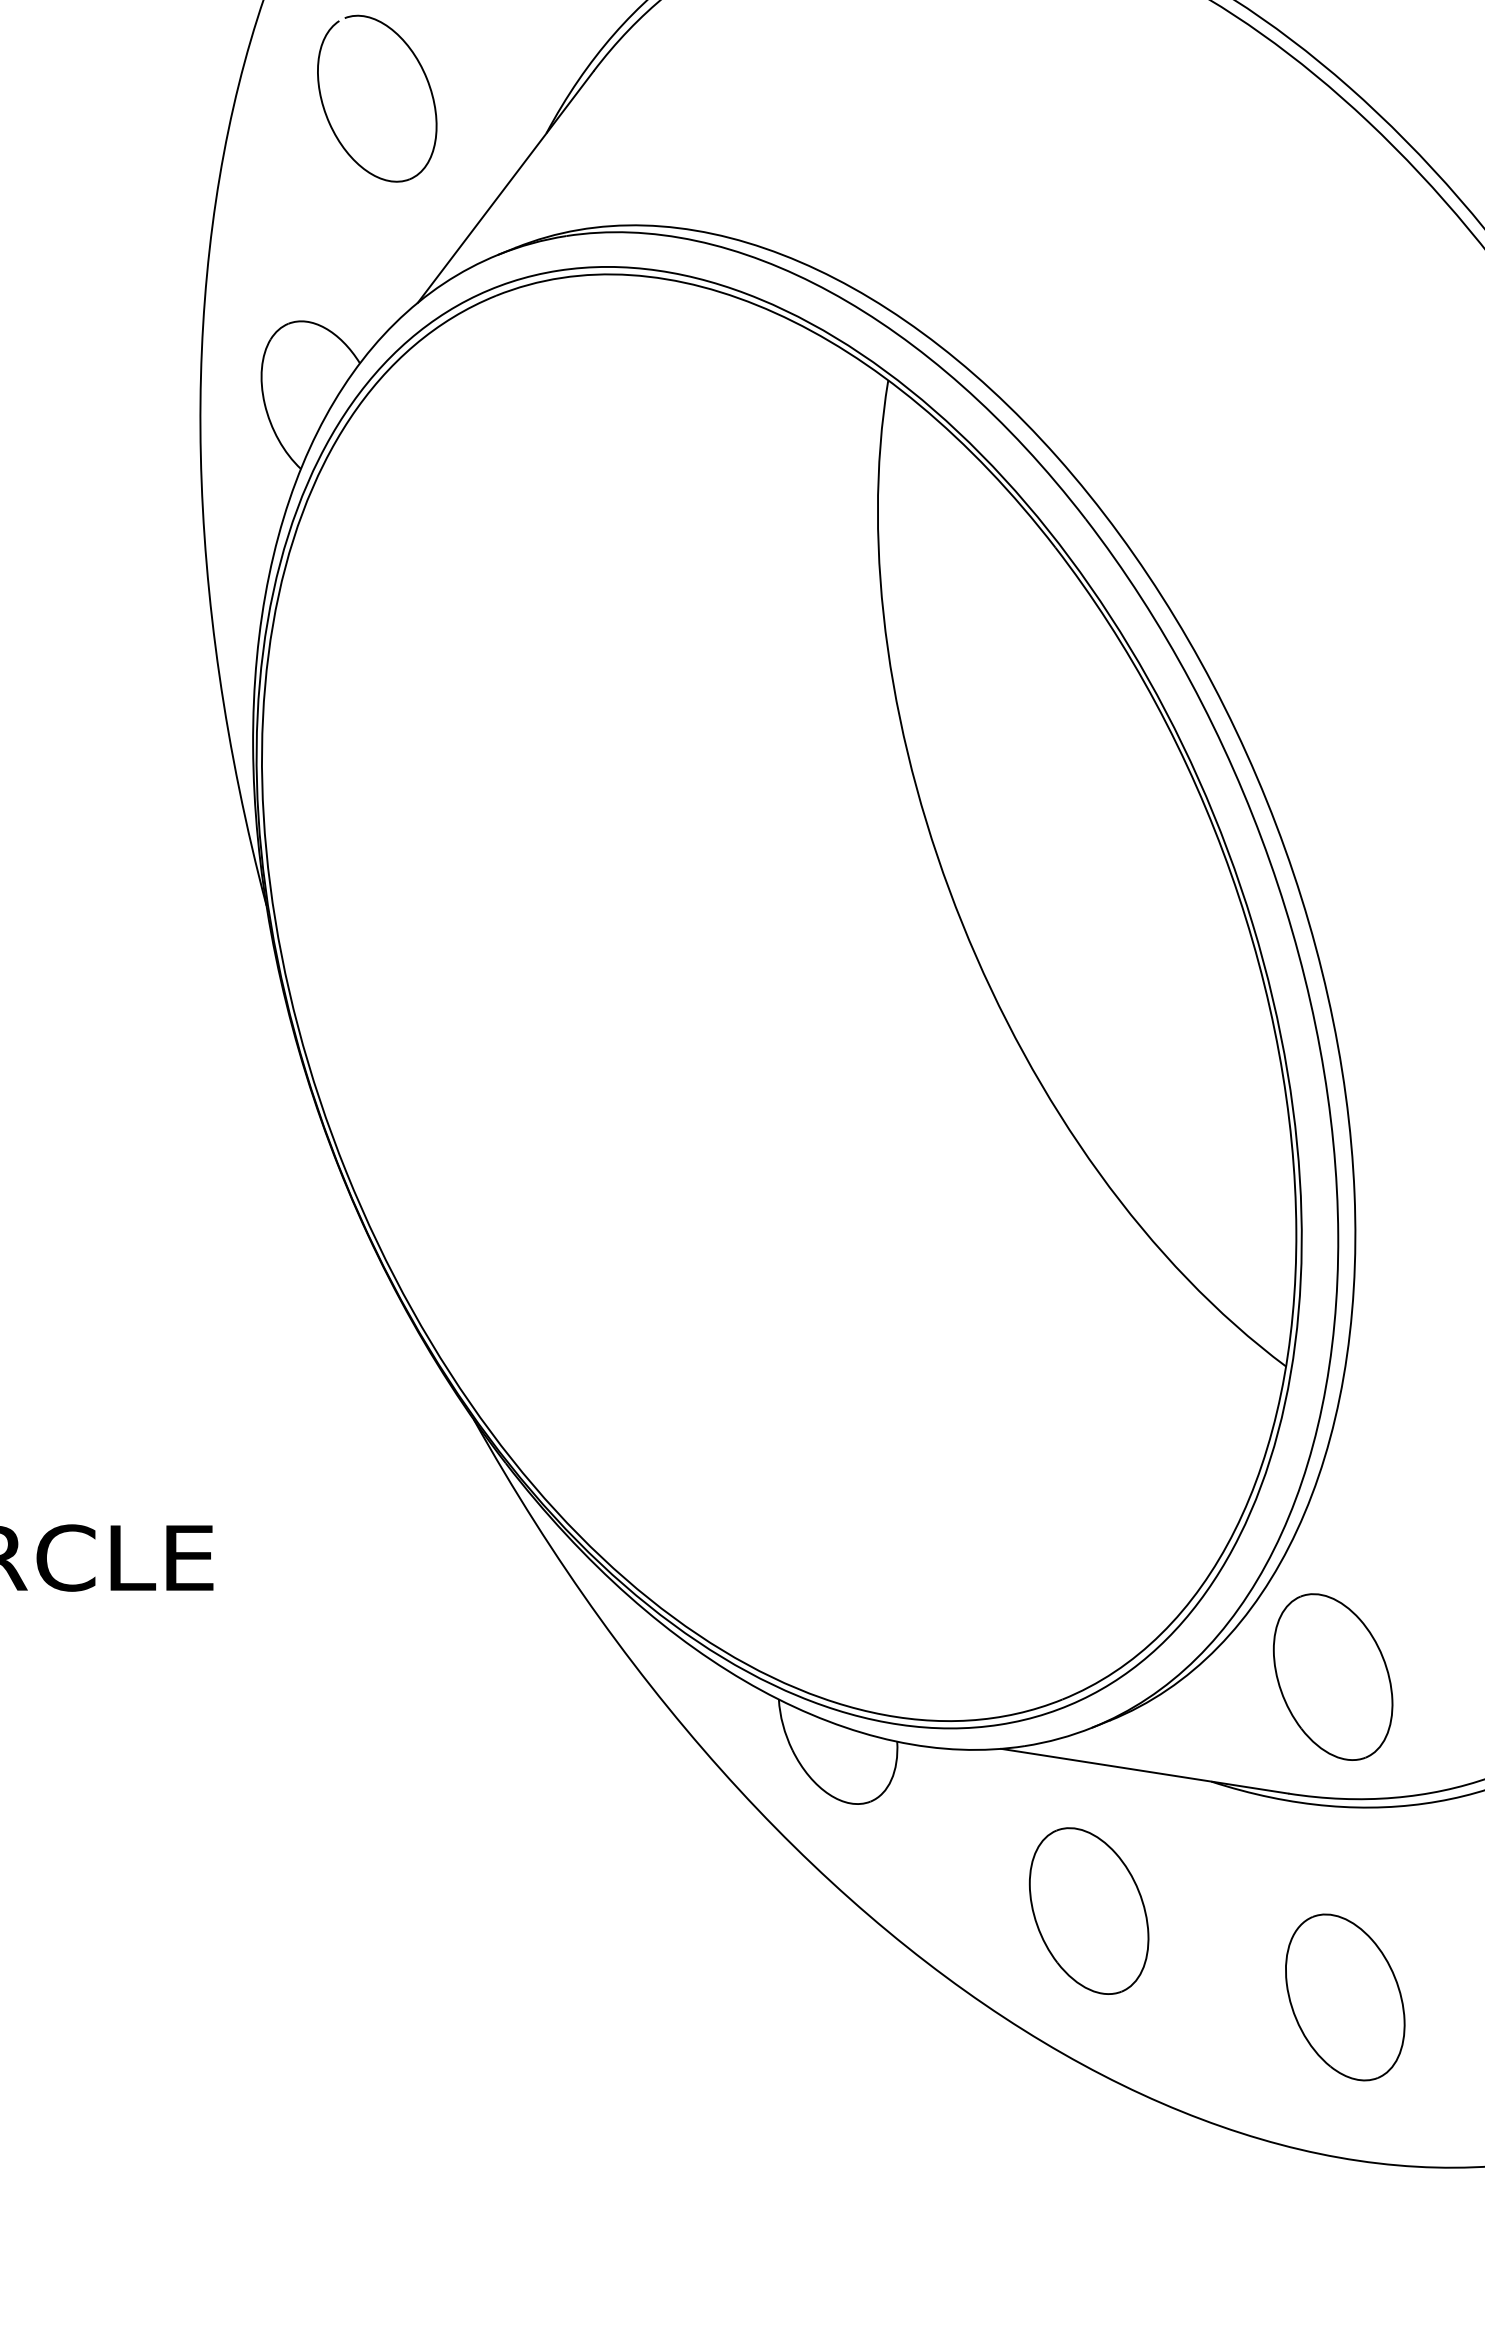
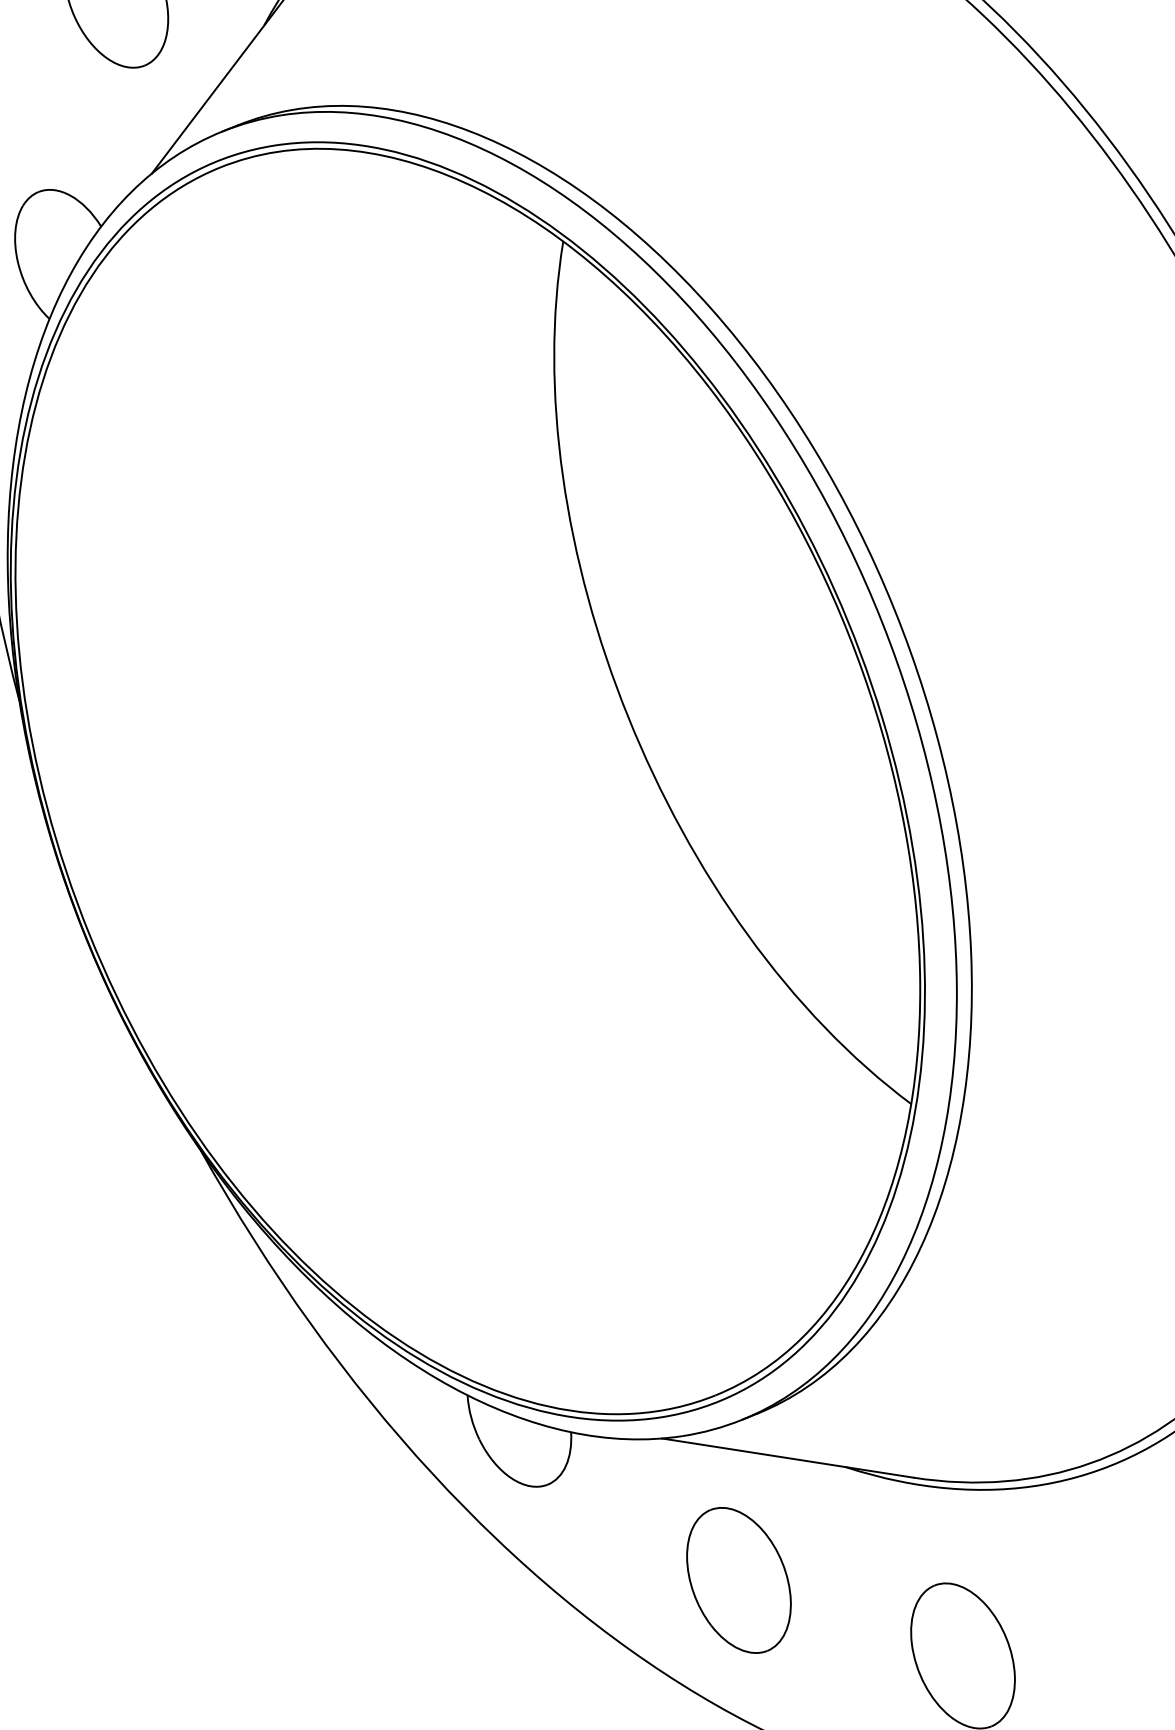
part: (1332, 1676) -> (951, 1375), removed

